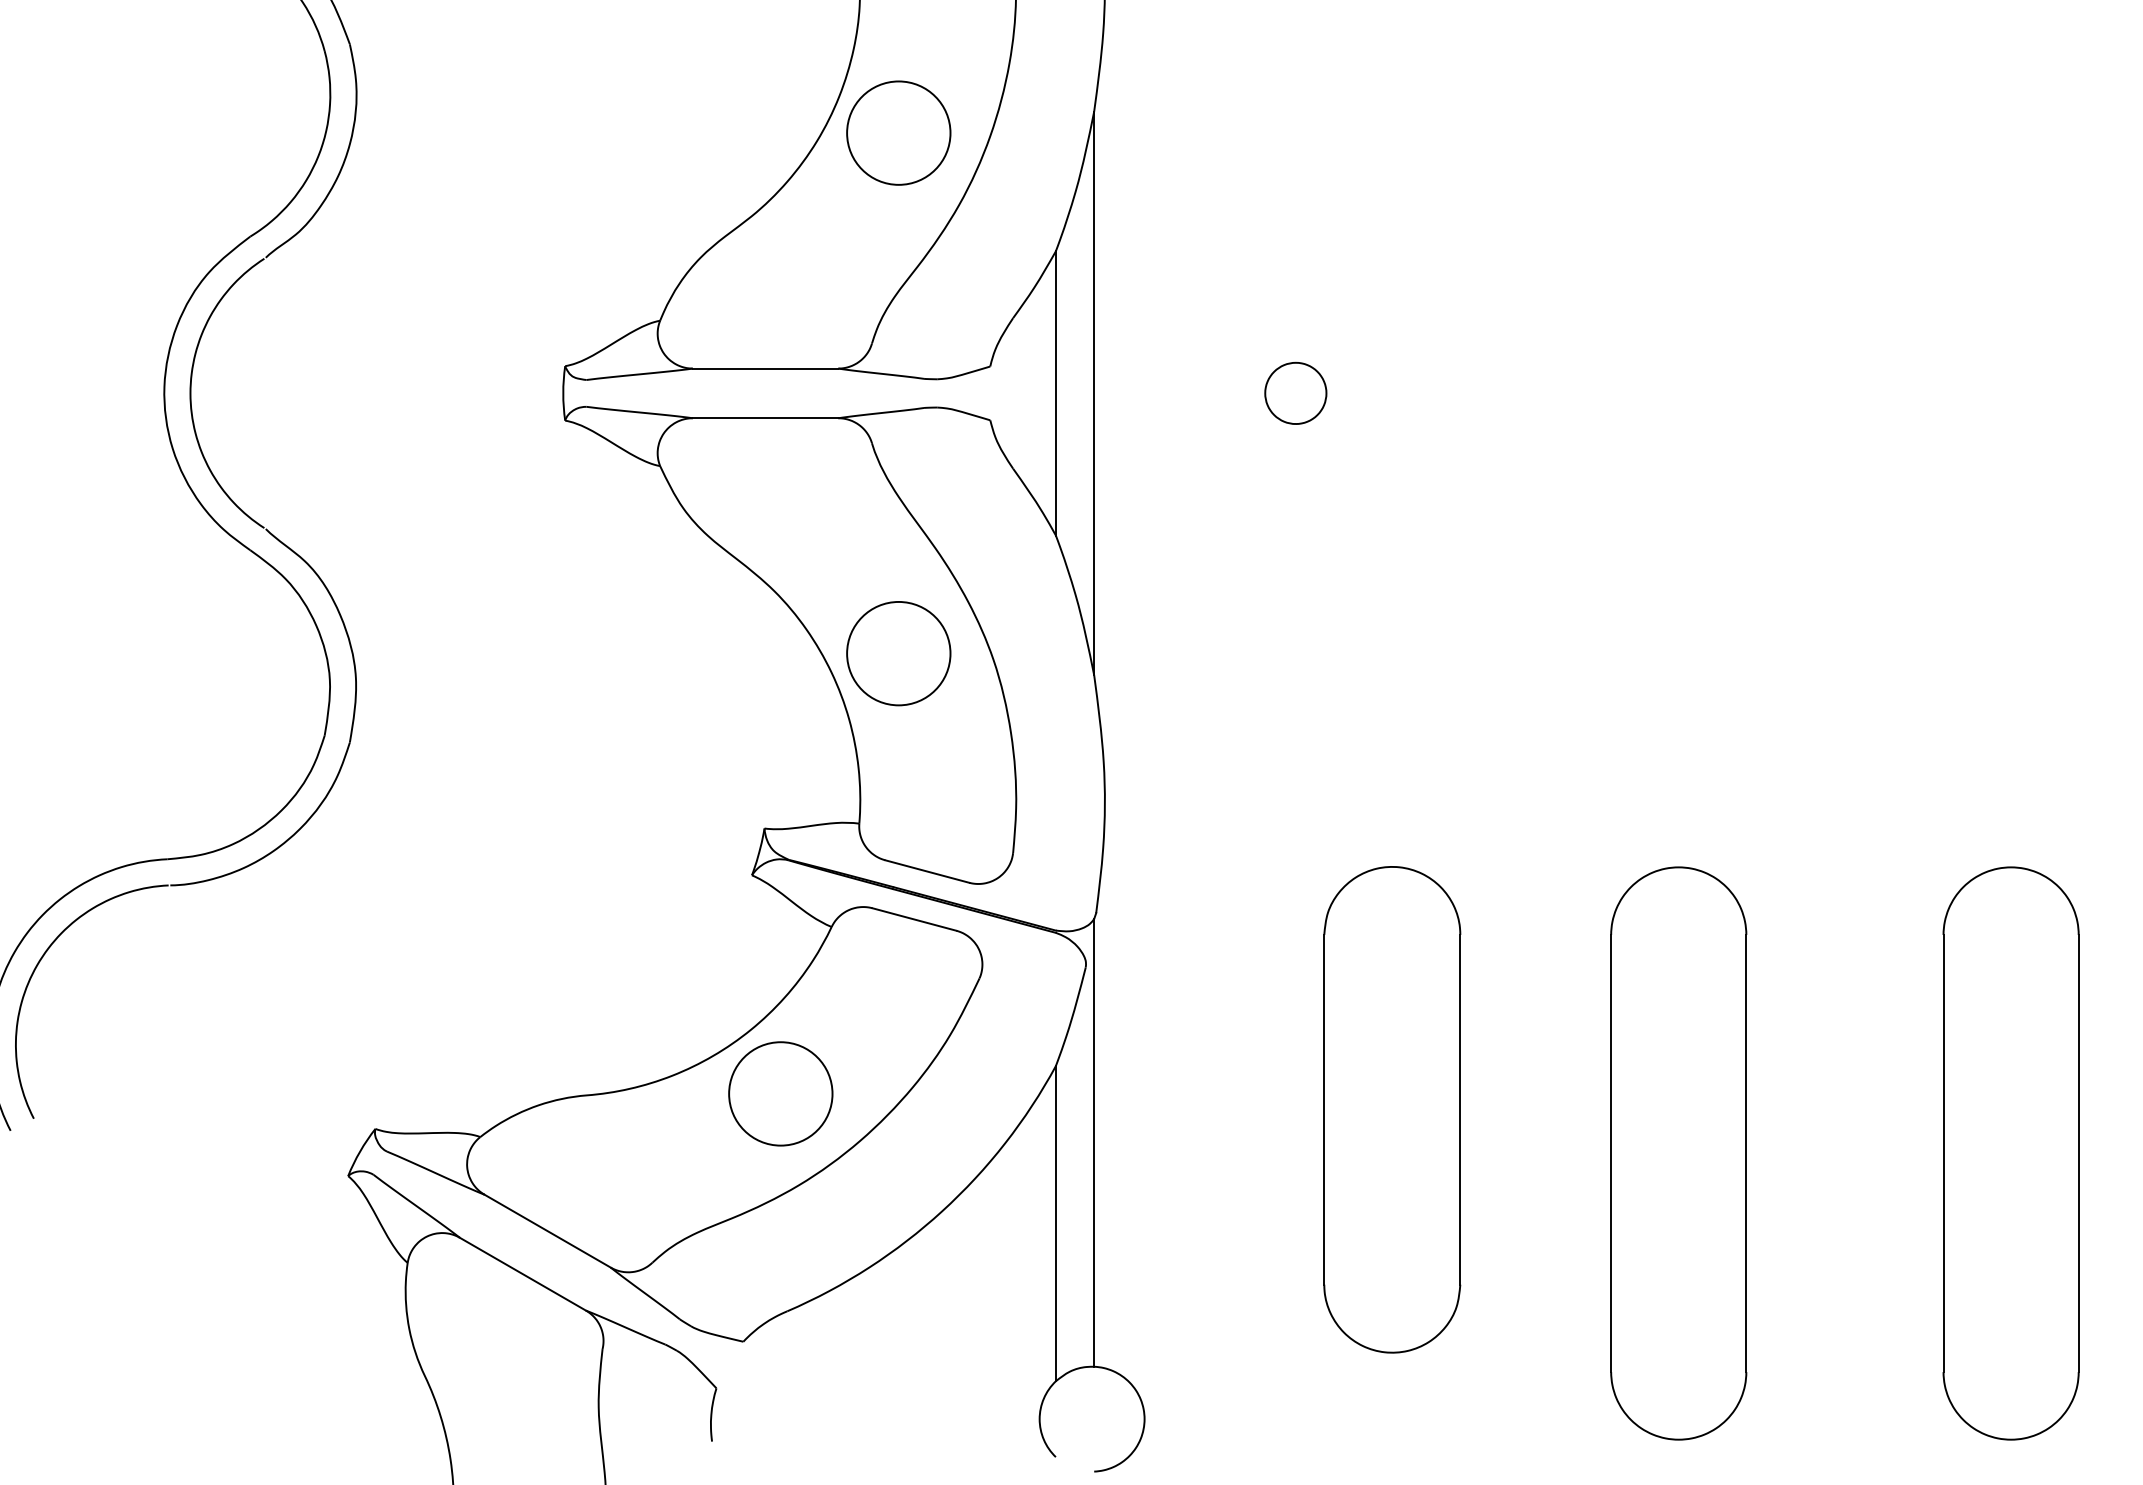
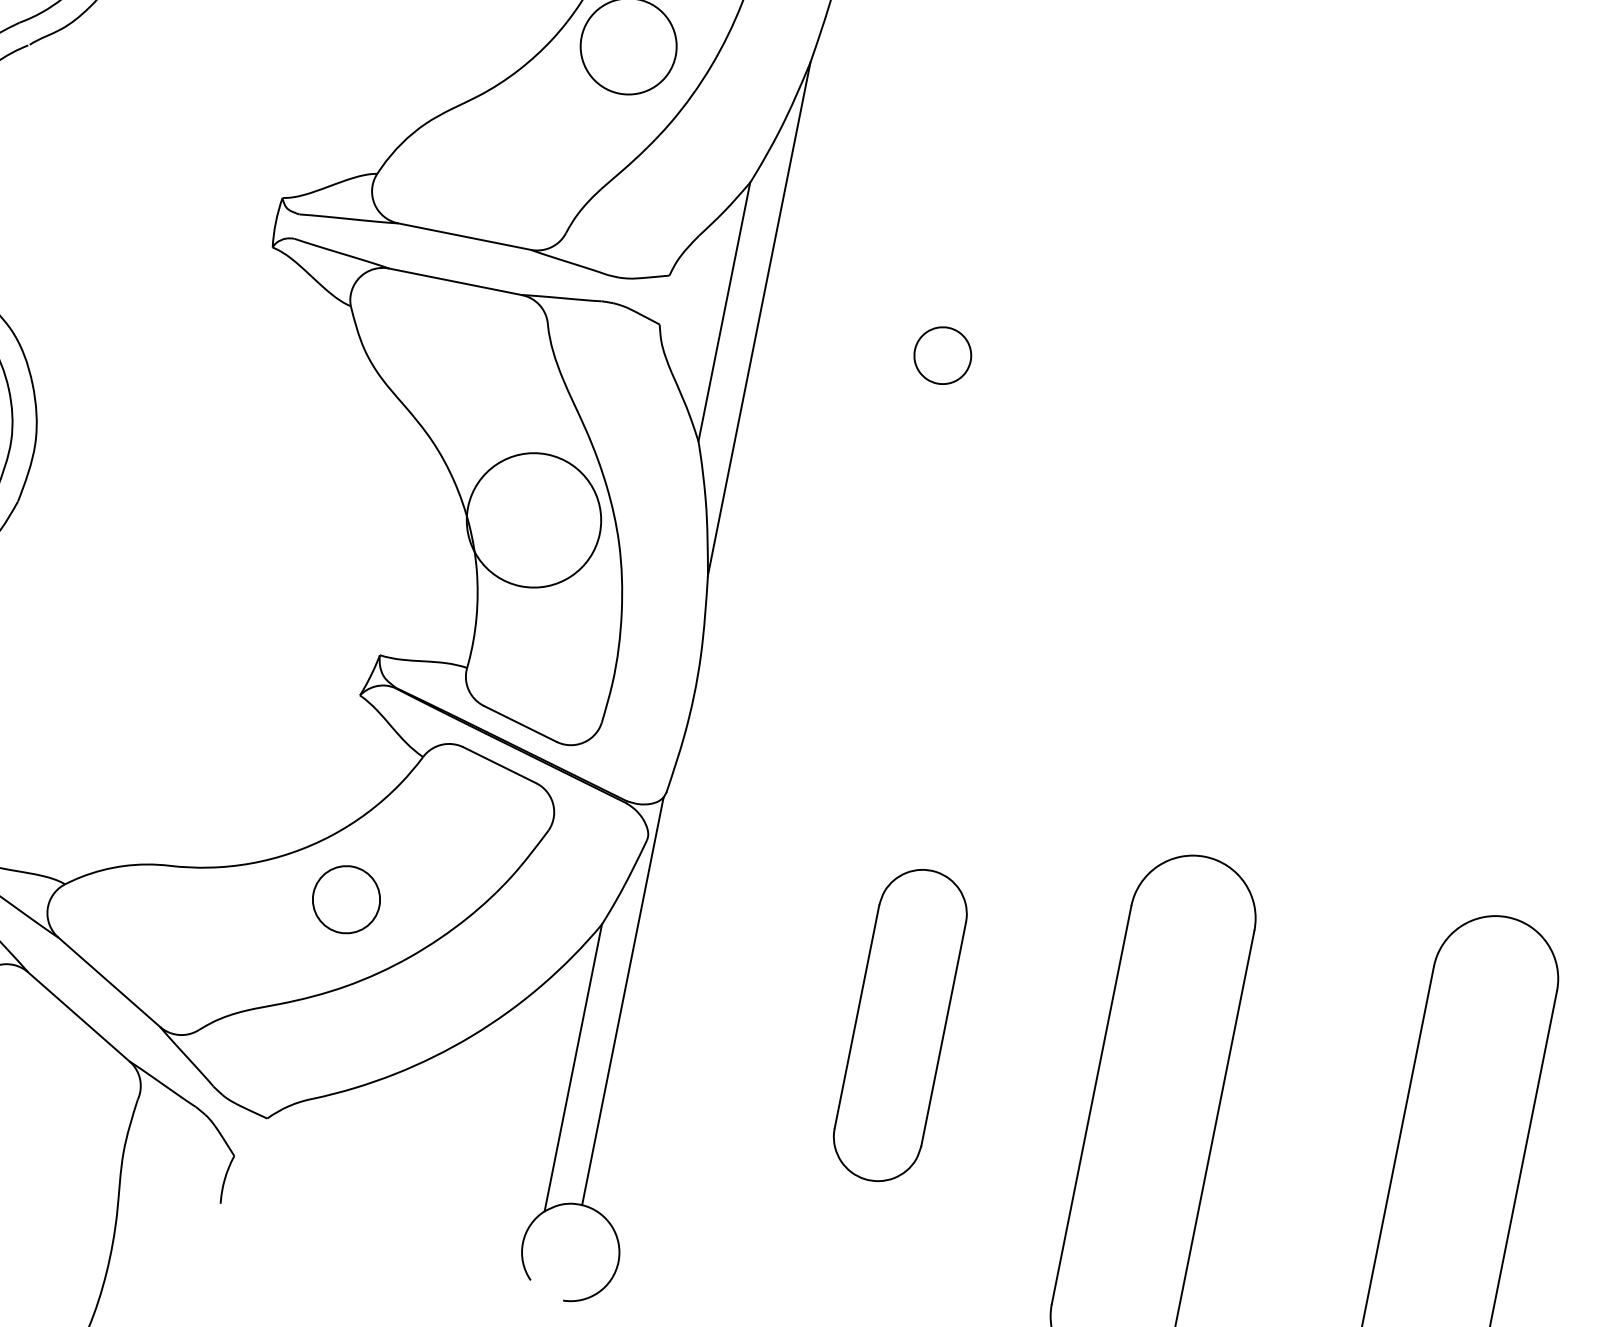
circle: (898, 653) -> (533, 520), size x1.4
circle: (780, 1093) -> (346, 899), size x0.7
part: (1392, 1109) -> (900, 1025), size x0.7

